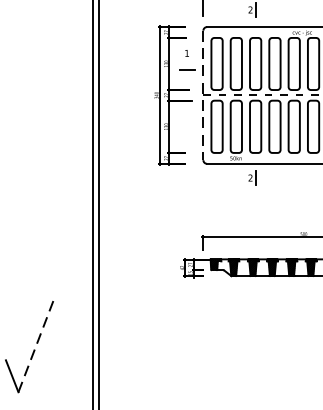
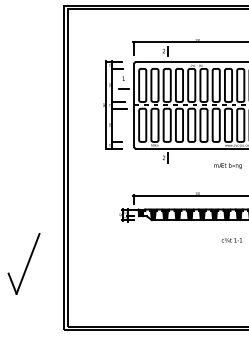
line: (204, 95) -> (134, 105), dashed -> solid
line: (37, 344) -> (28, 263), dashed -> solid

